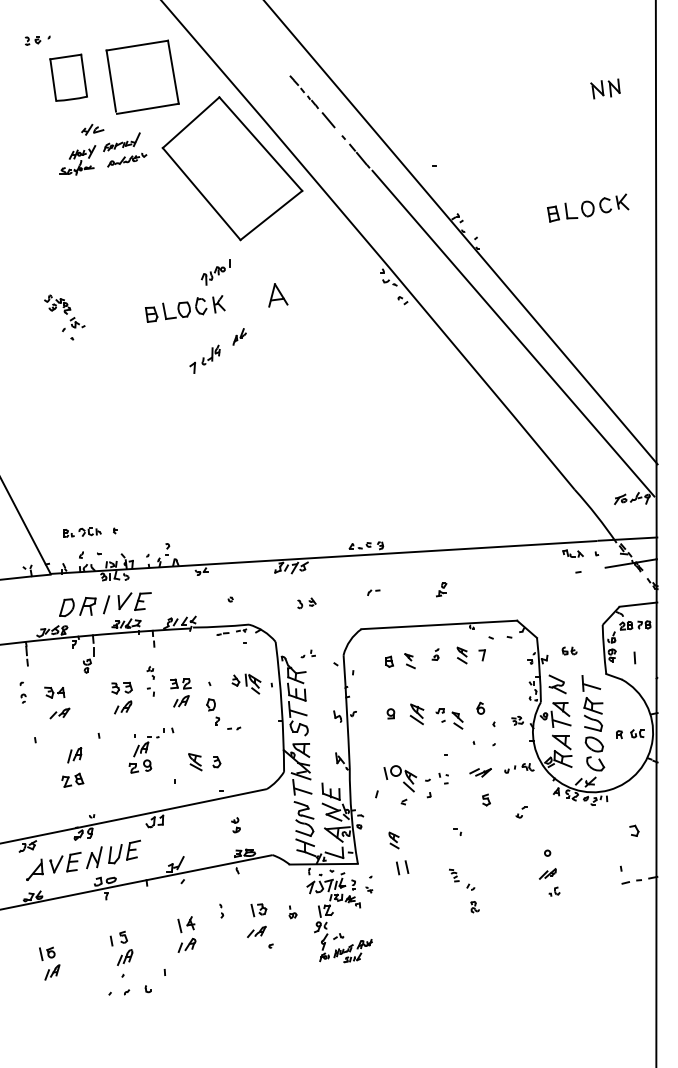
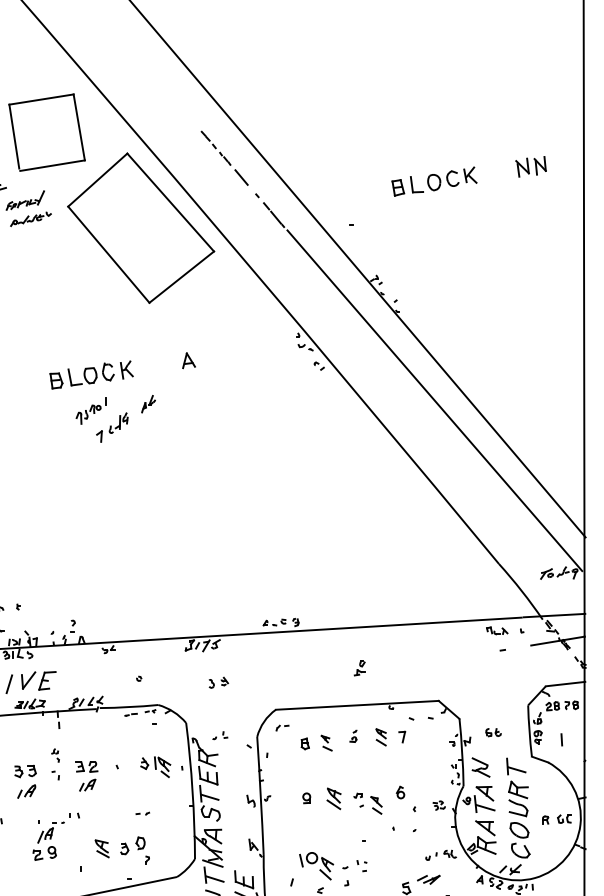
part: (605, 88) -> (531, 166), moved
part: (588, 207) -> (434, 180), moved
part: (215, 272) -> (90, 411), moved
part: (278, 295) -> (189, 360), size x0.62
part: (373, 592) -> (282, 727), moved
part: (213, 711) -> (143, 850), moved
part: (480, 772) -> (428, 879), moved

